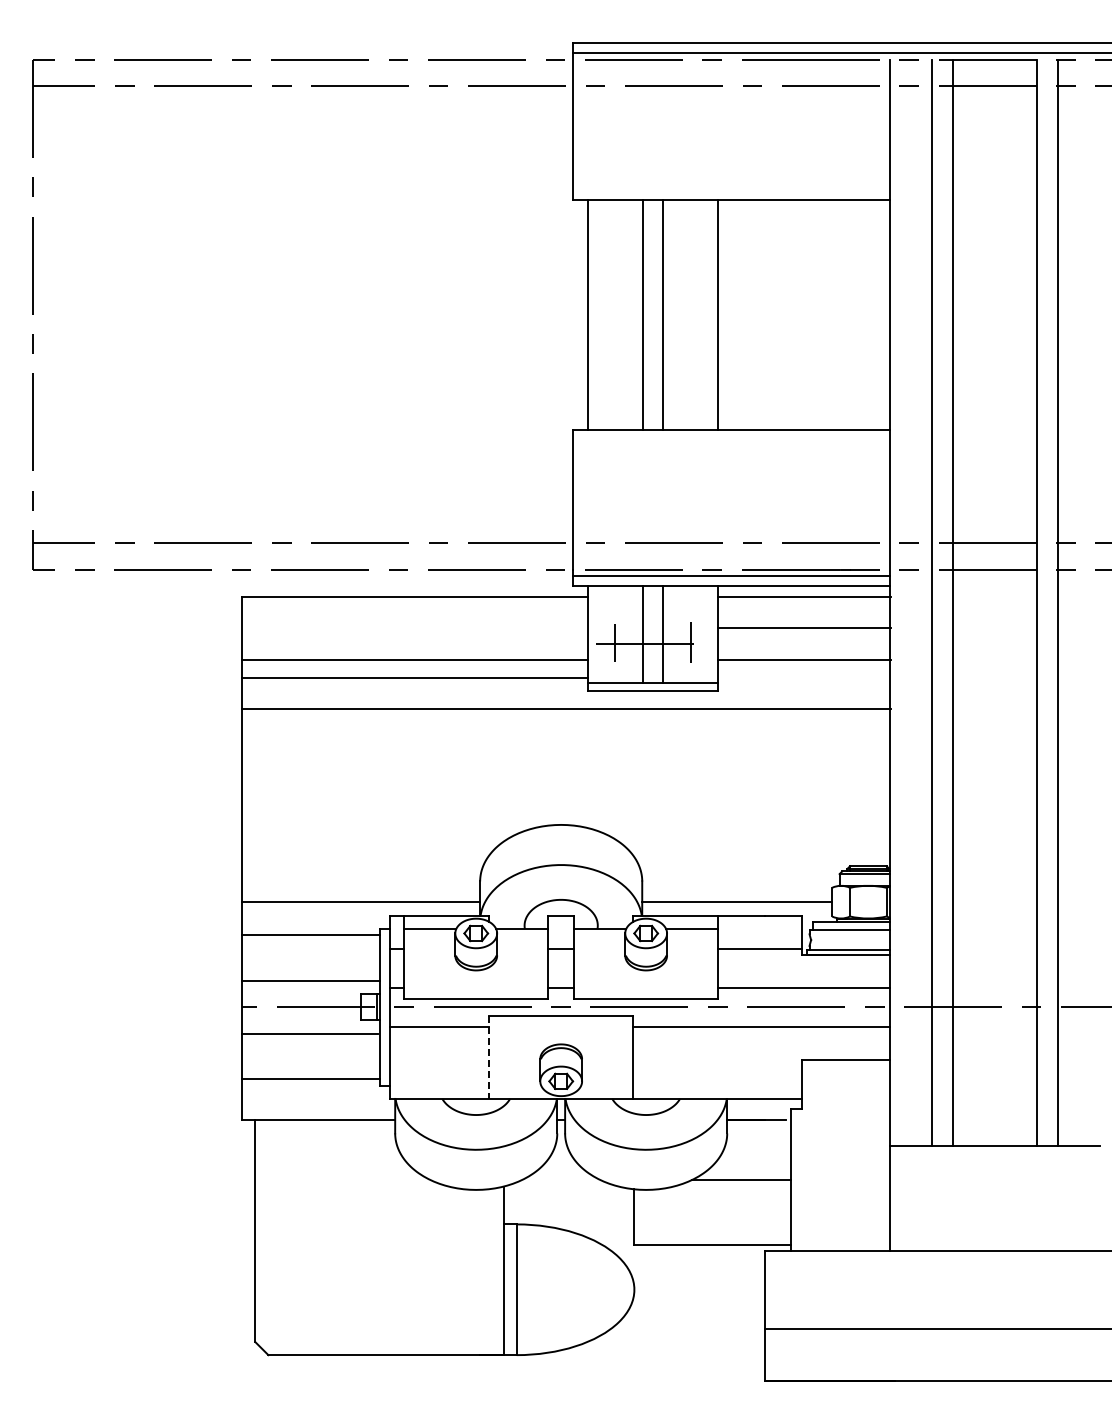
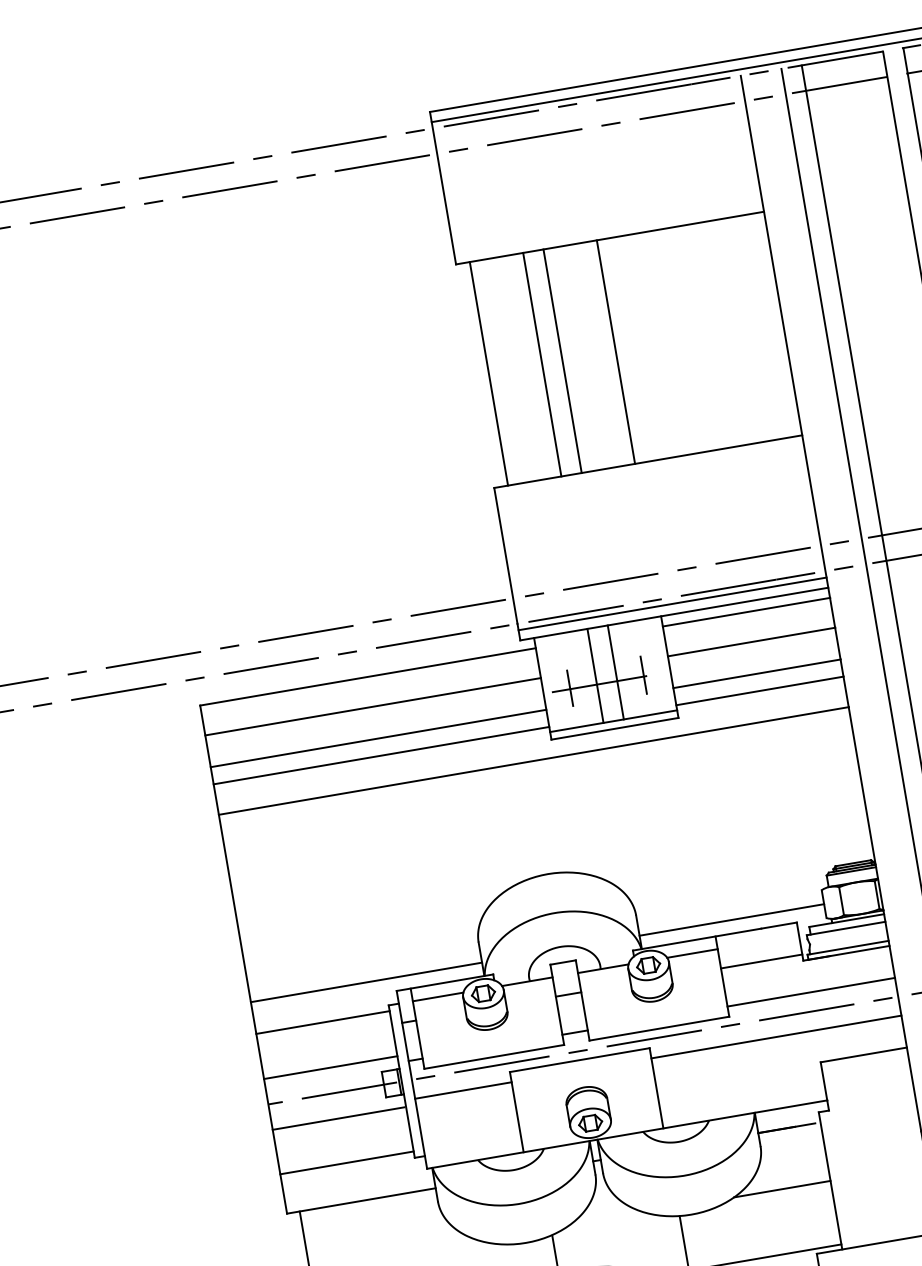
line: (414, 627) -> (372, 706), added
line: (804, 678) -> (760, 691), added
line: (489, 1058) -> (517, 1112), dashed -> solid

